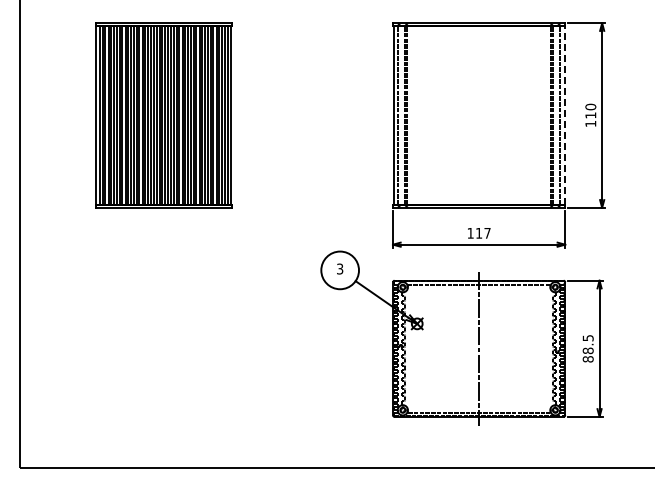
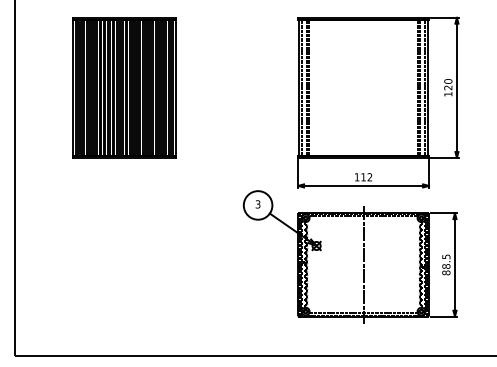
line: (564, 115) -> (428, 87), dashed -> solid
text: (590, 115) -> (448, 87), 110 -> 120
text: (487, 232) -> (369, 176), 117 -> 112

